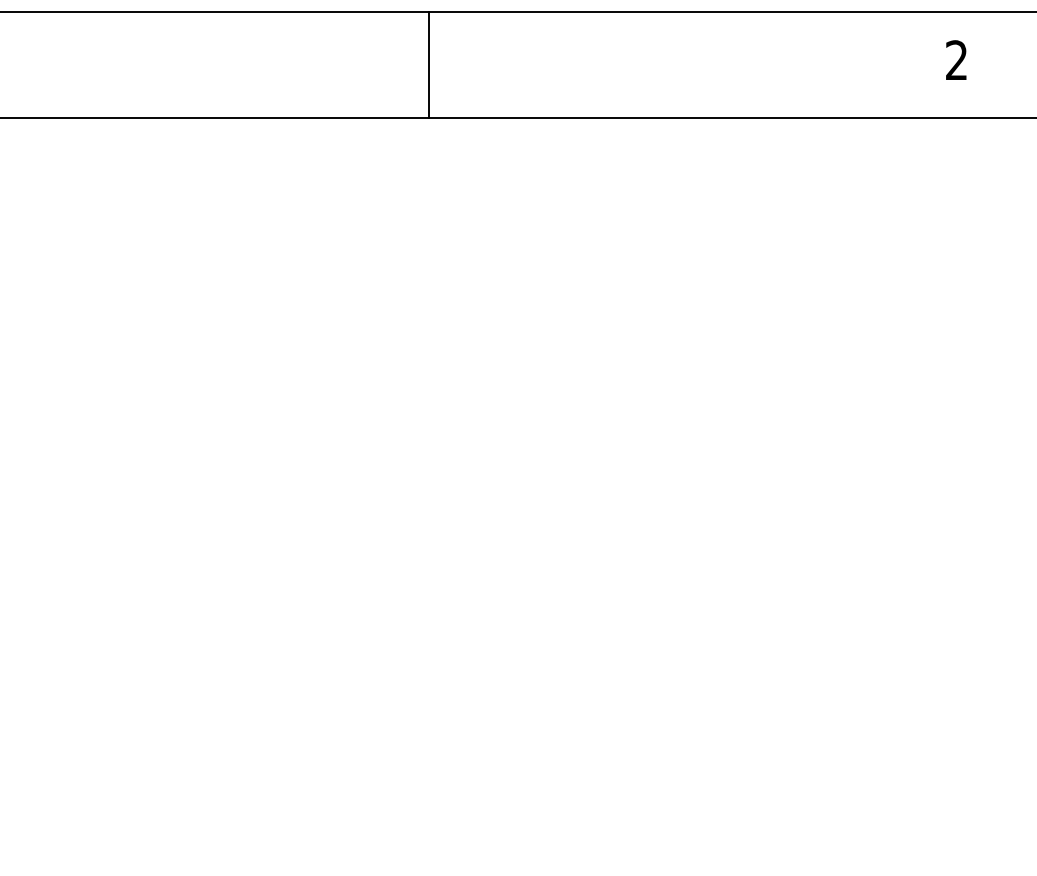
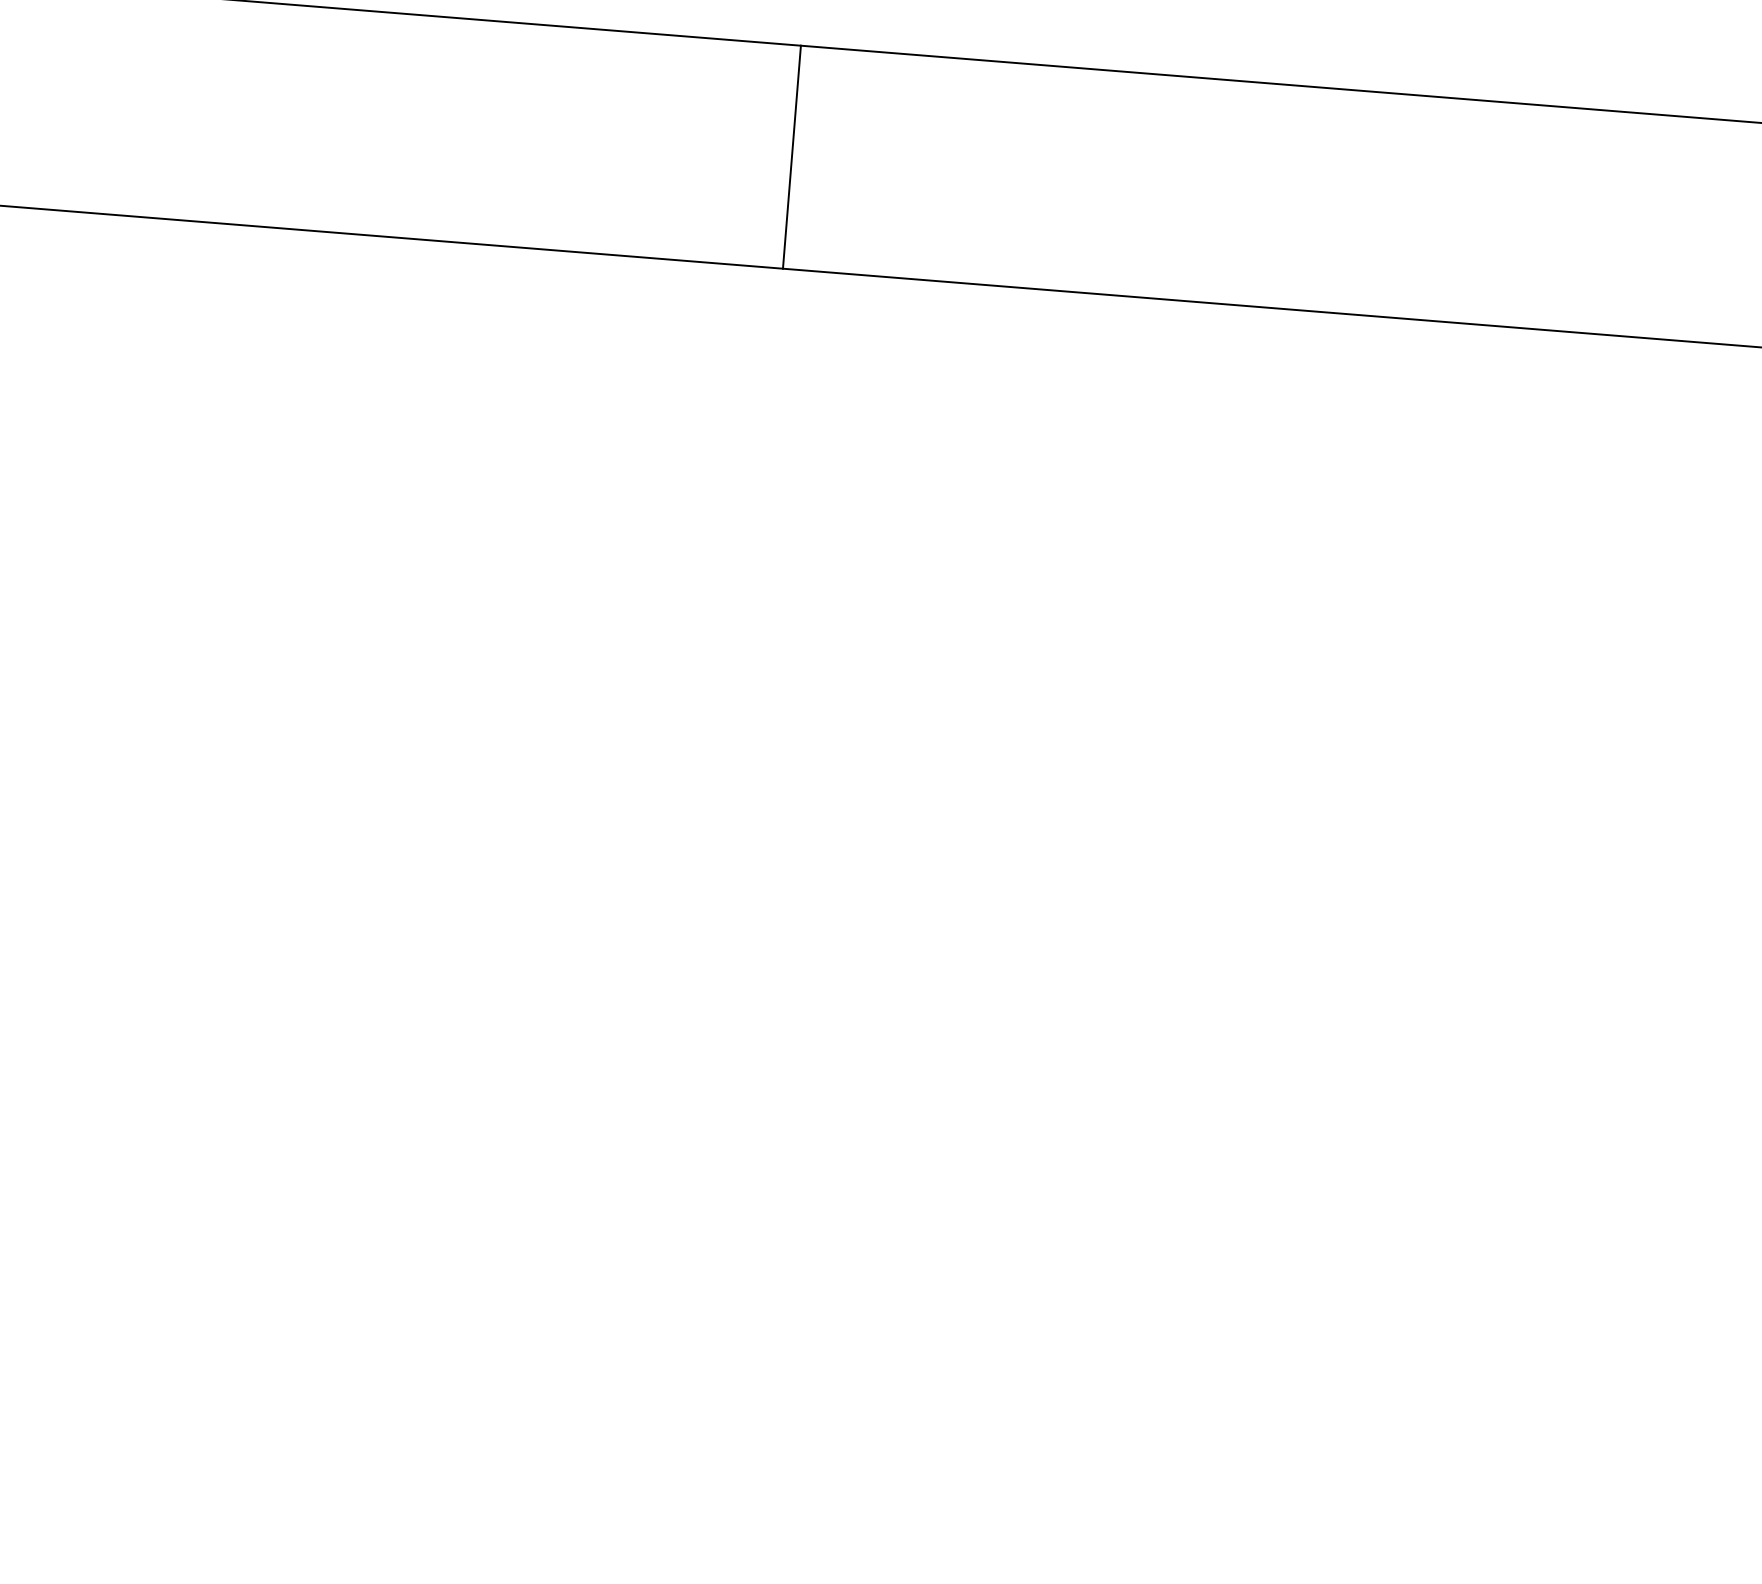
line: (428, 64) -> (791, 156), moved

